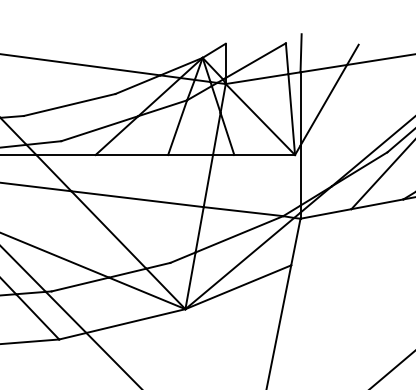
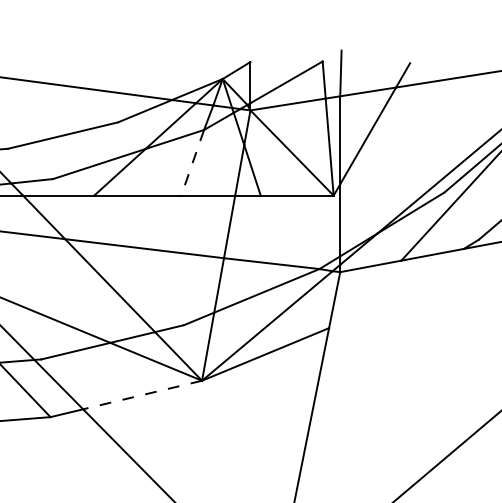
line: (177, 127) -> (192, 162), solid -> dashed
line: (135, 321) -> (142, 395), solid -> dashed

